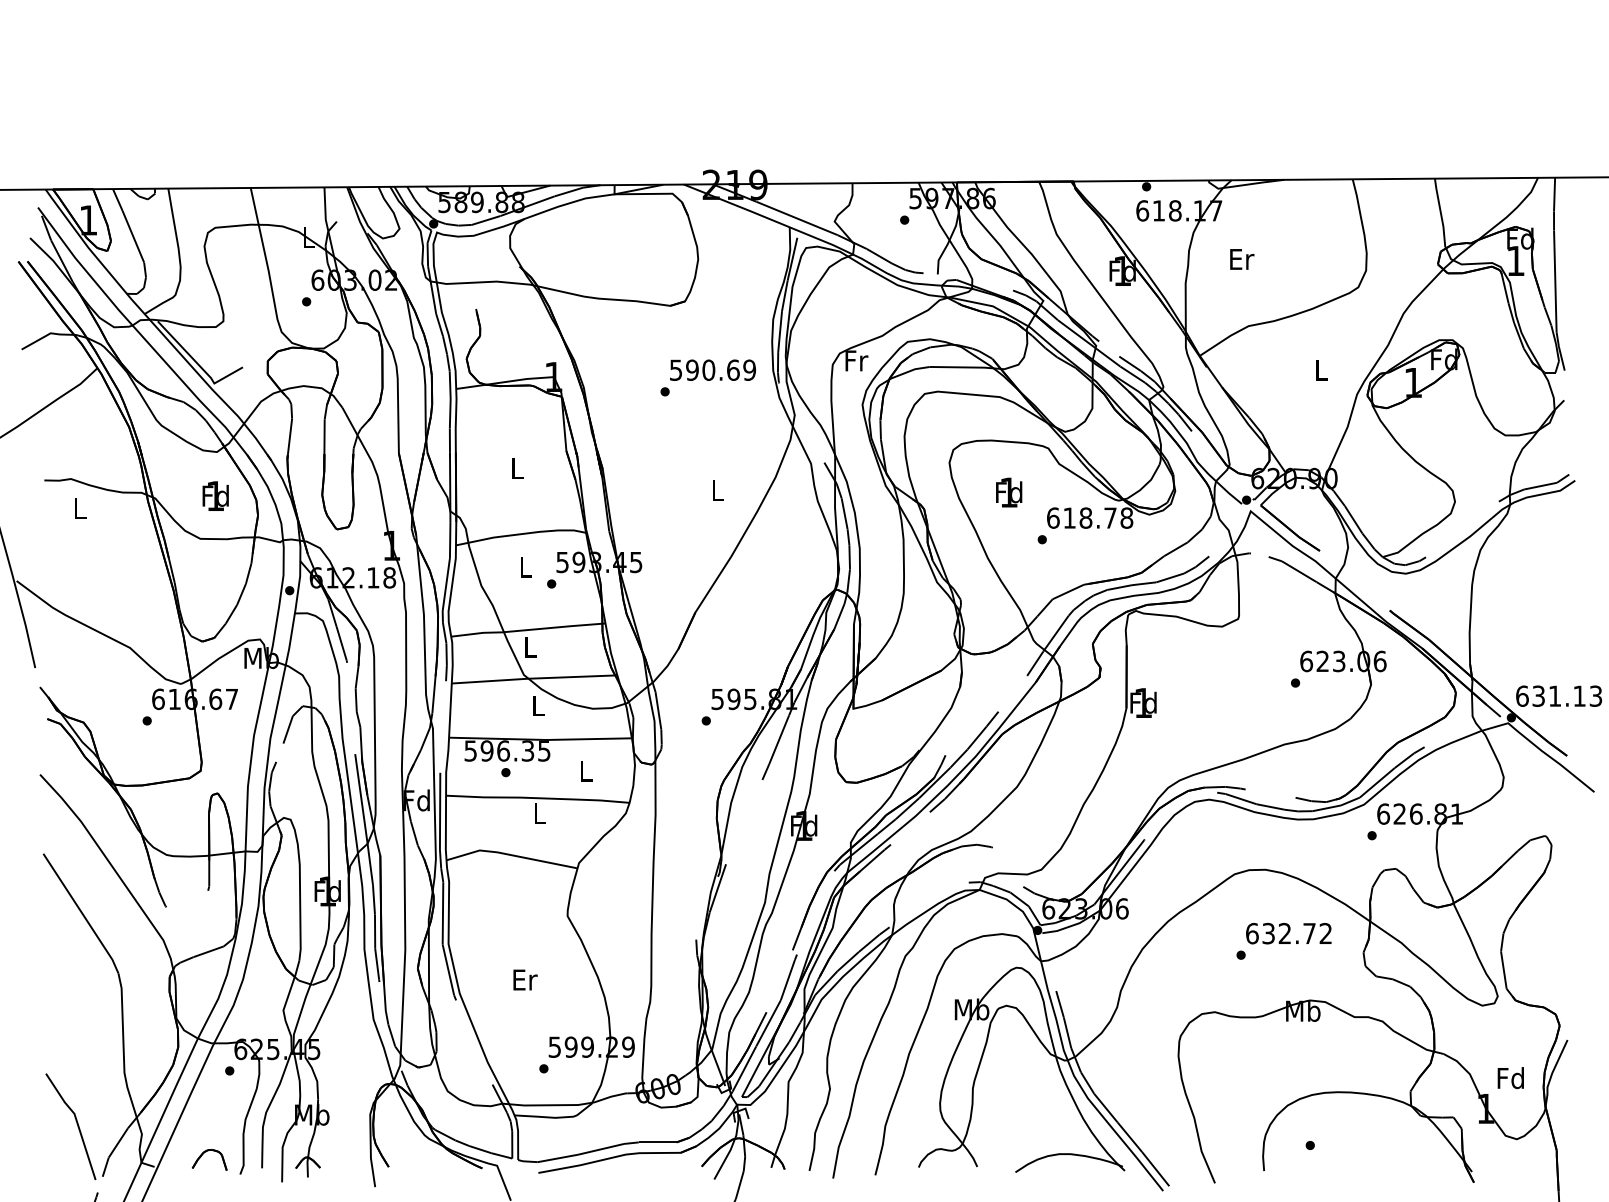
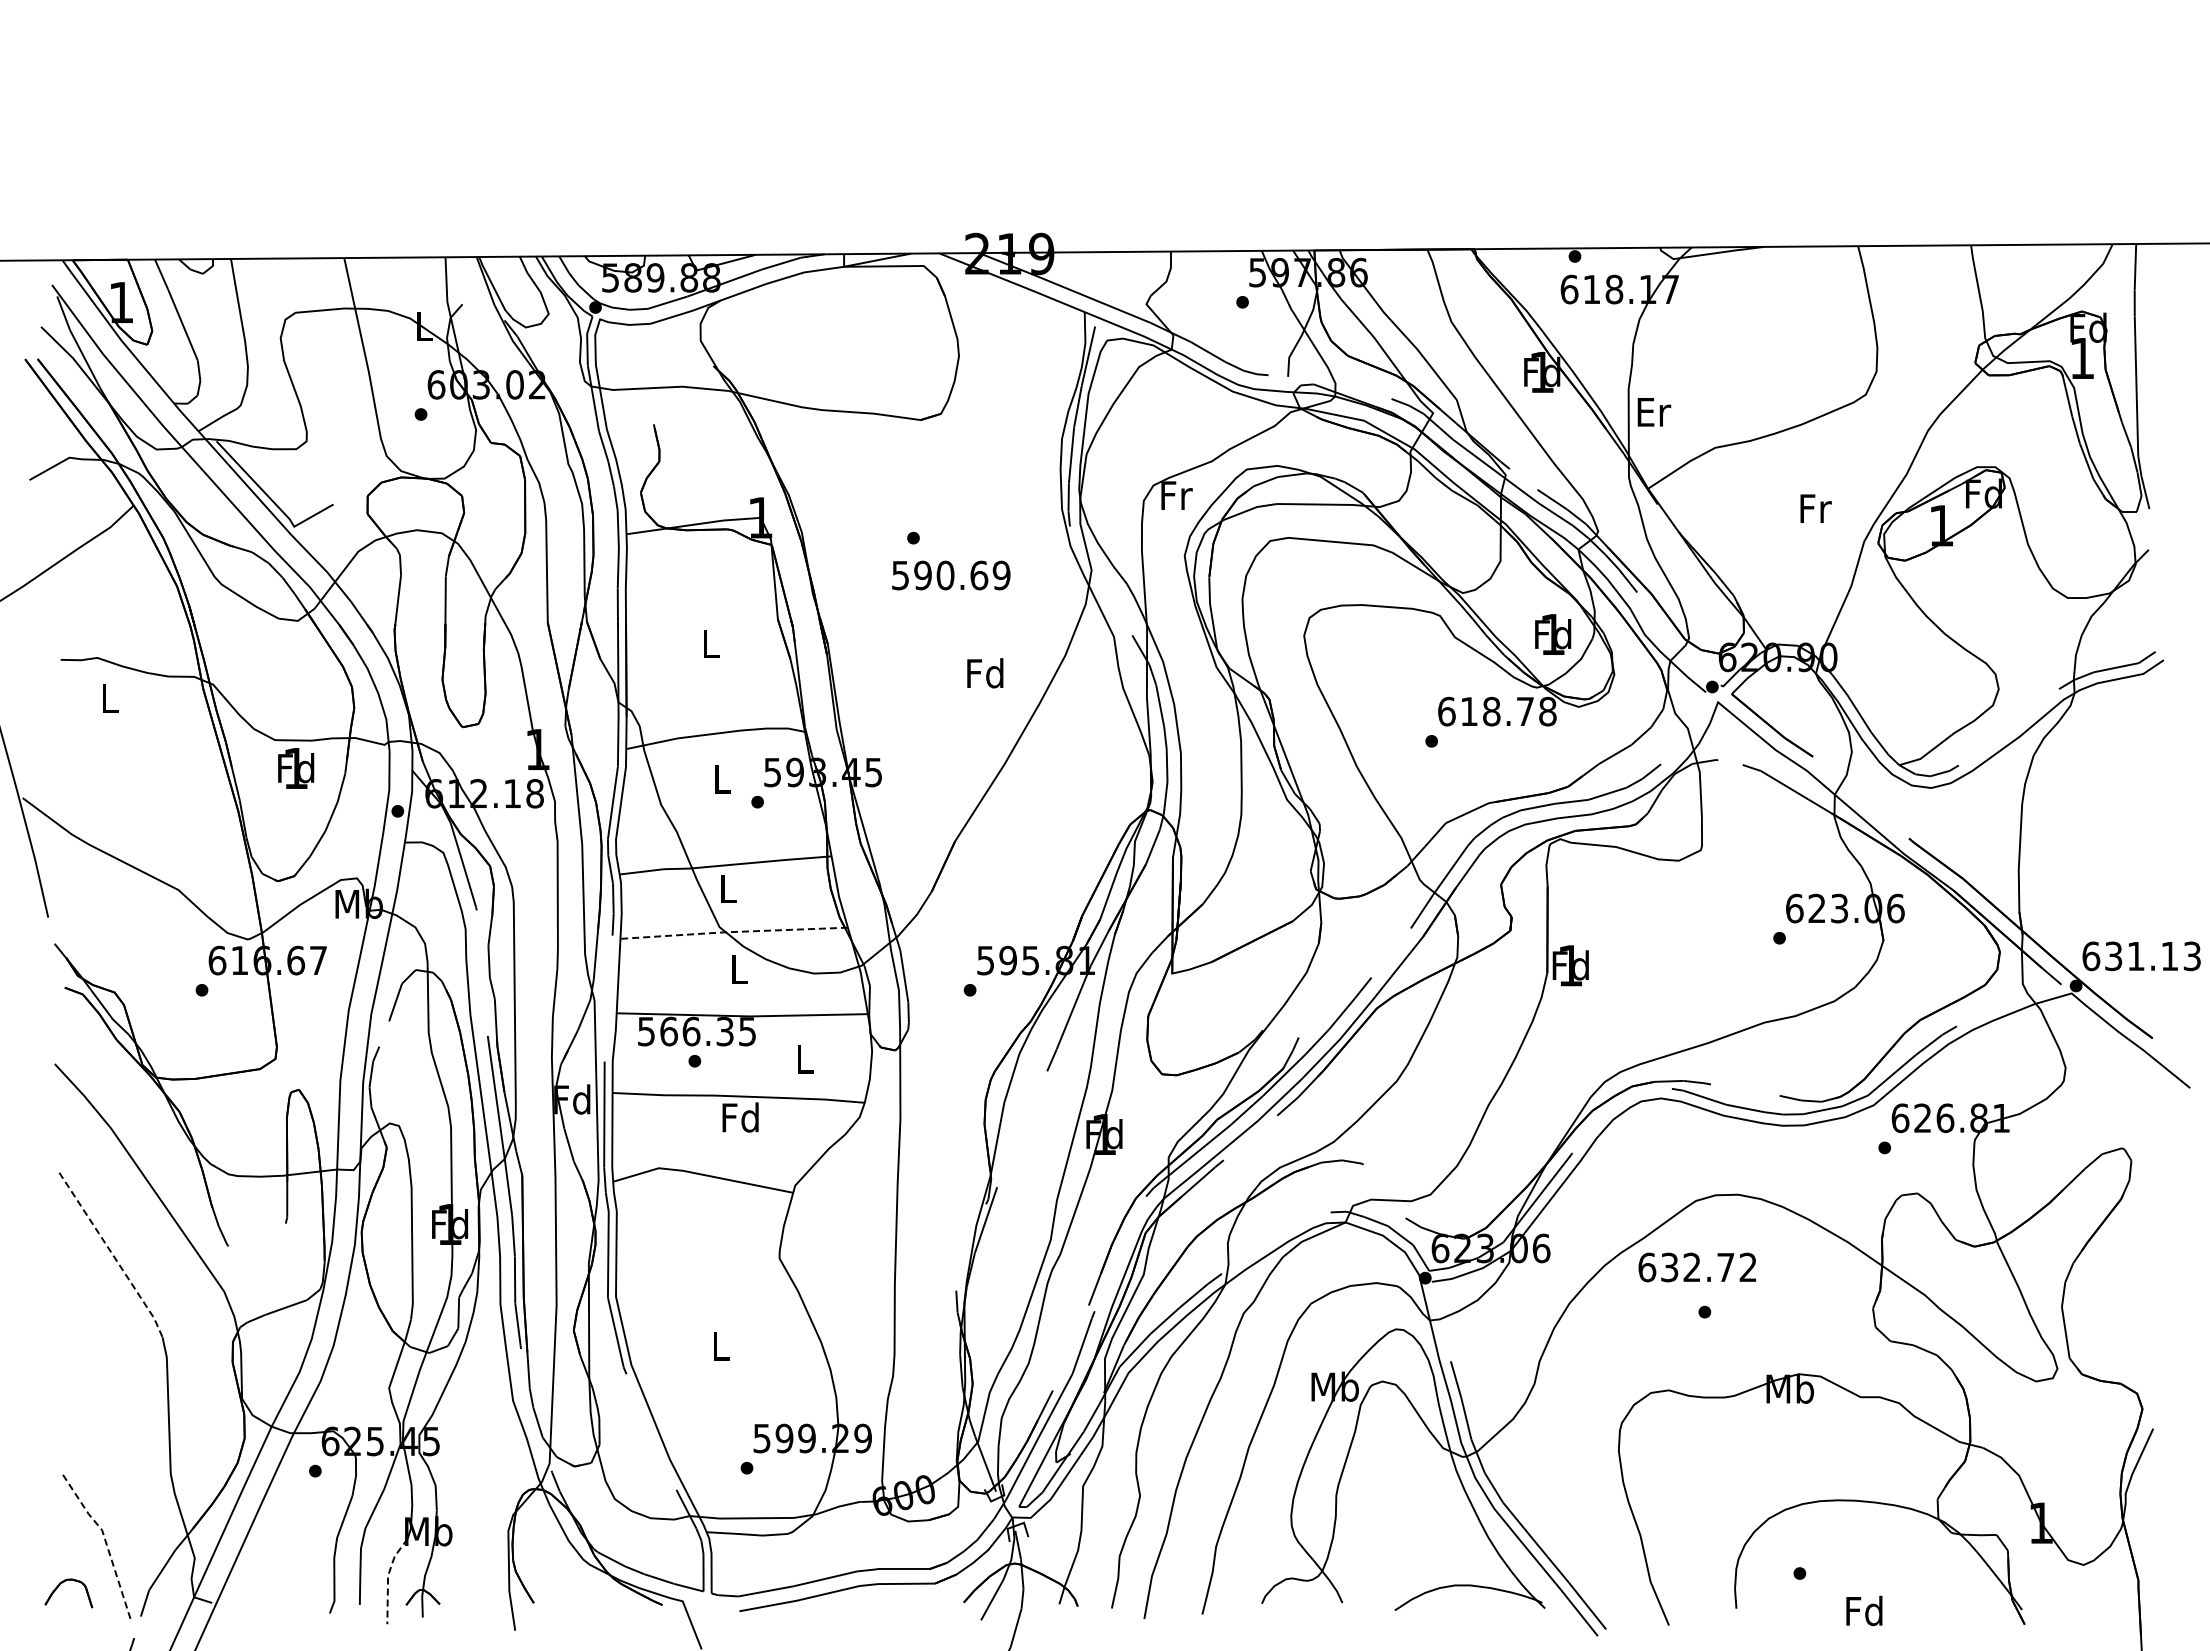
text: (1242, 259) -> (1654, 412), moved
text: (713, 370) -> (951, 575), moved
text: (1321, 370) -> (1815, 508), L -> Fr
text: (717, 490) -> (985, 673), L -> Fd
text: (1009, 492) -> (1553, 634), moved
text: (215, 496) -> (296, 768), moved
line: (534, 678) -> (733, 932), solid -> dashed
text: (486, 750) -> (668, 1031), 596.35 -> 566.35
text: (539, 813) -> (740, 1117), L -> Fd
line: (82, 913) -> (112, 1254), solid -> dashed
text: (1288, 933) -> (1697, 1267), moved
text: (525, 980) -> (721, 1346), Er -> L
text: (1510, 1077) -> (1864, 1610), moved
line: (77, 1122) -> (106, 1542), solid -> dashed
line: (282, 1148) -> (388, 1577), solid -> dashed
part: (203, 1154) -> (60, 1585), moved

